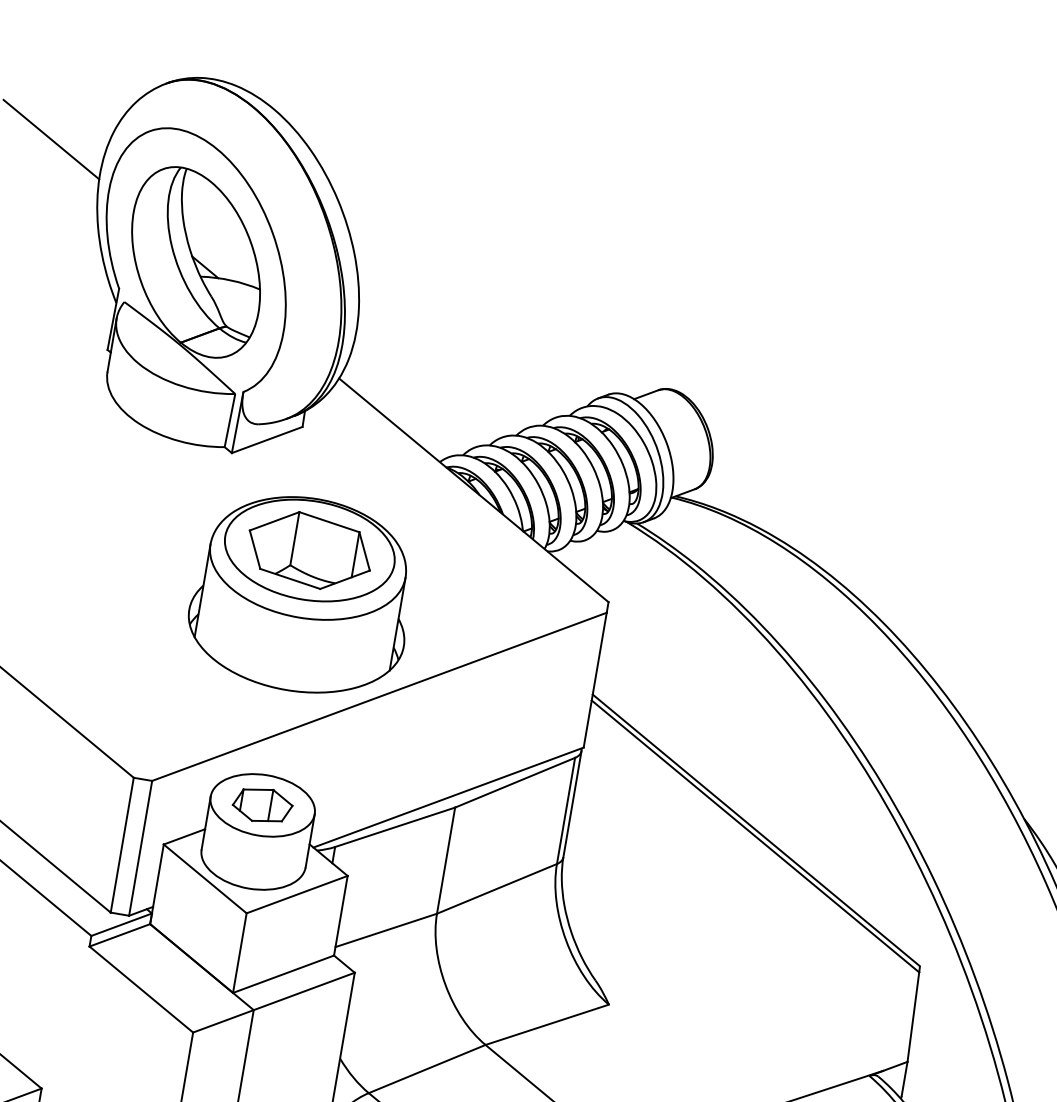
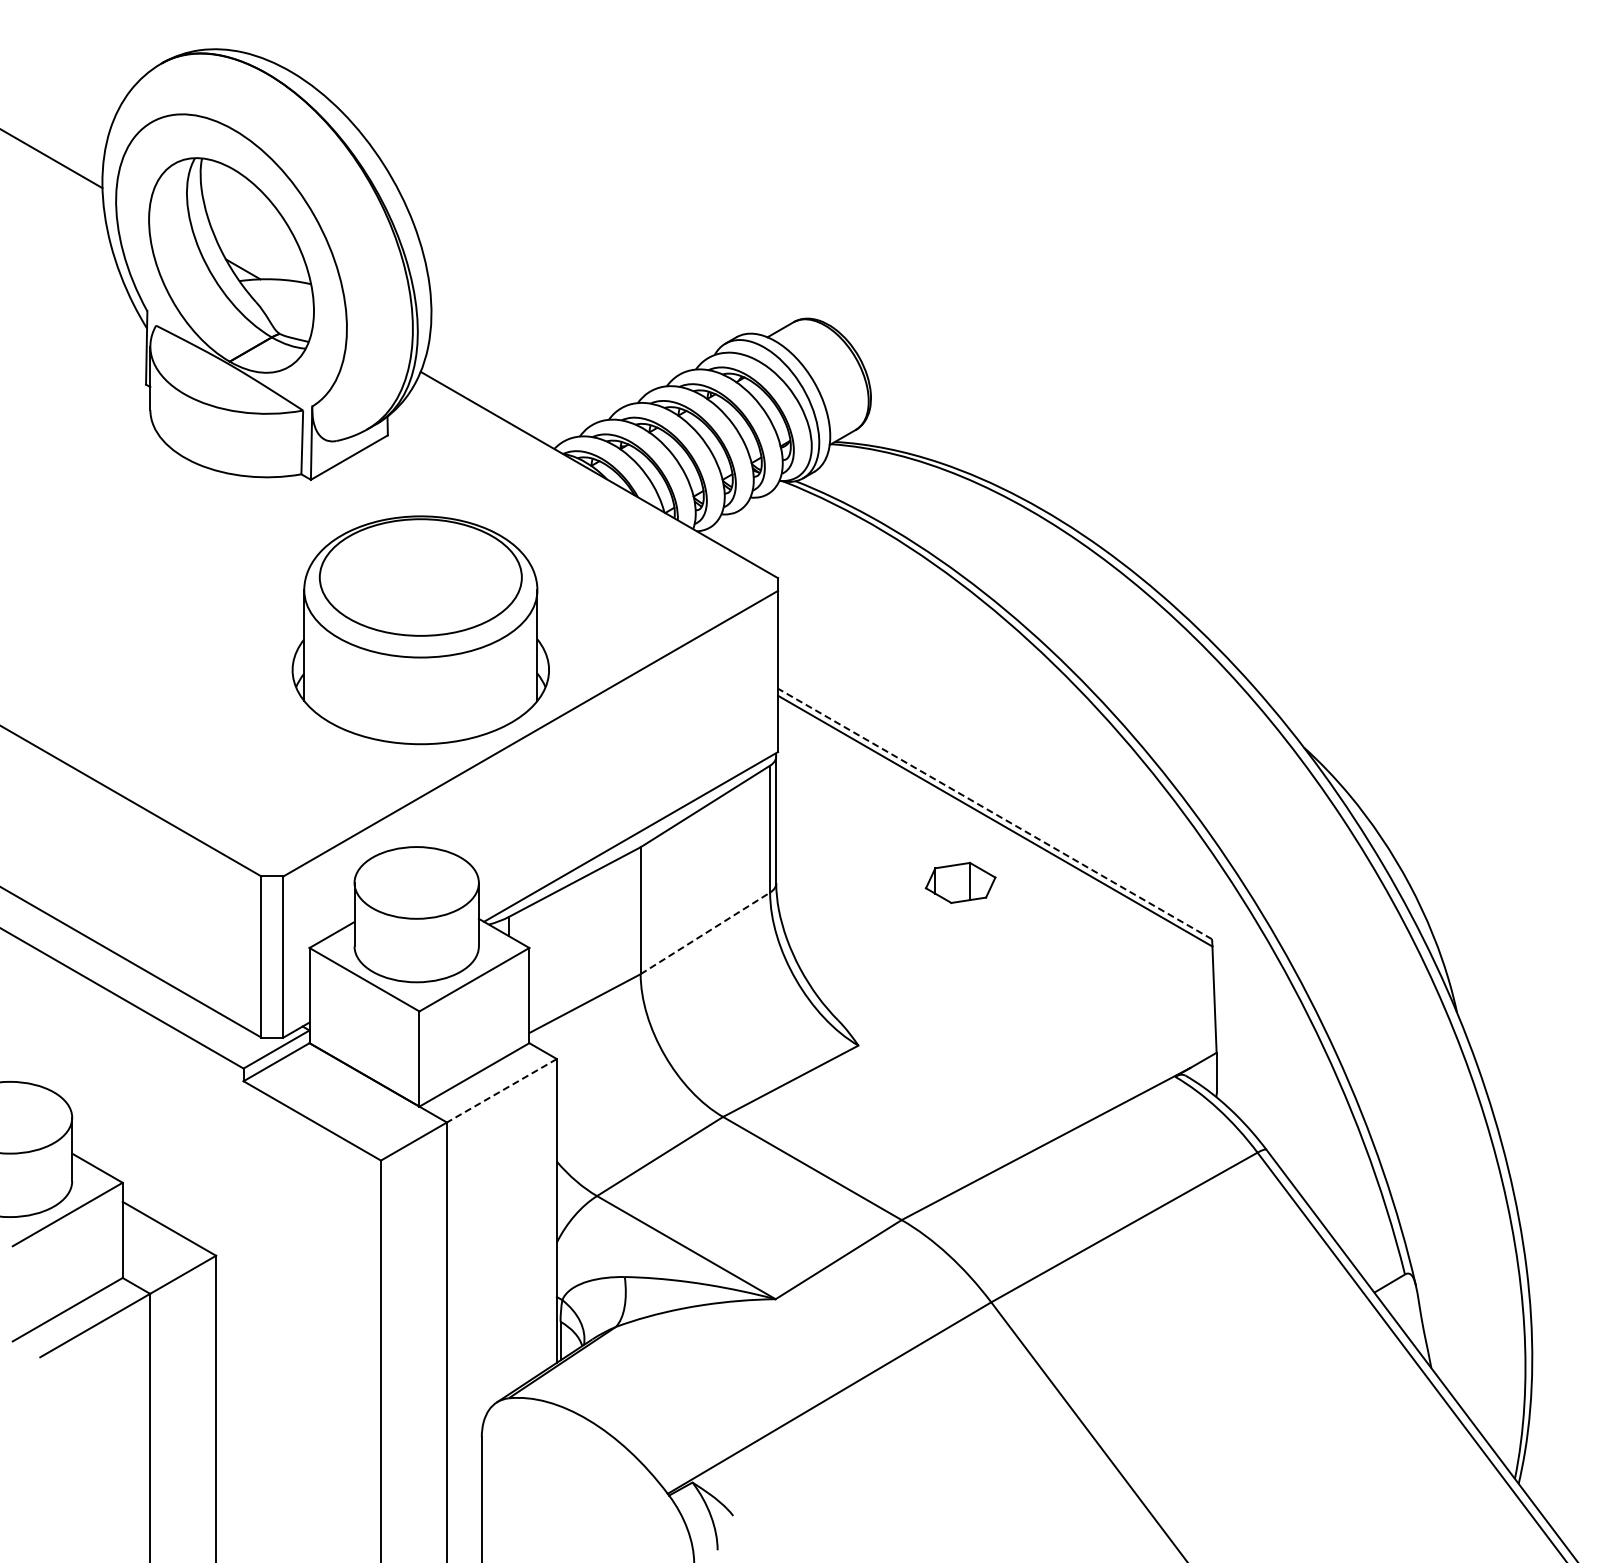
part: (309, 550) -> (420, 577), removed
part: (262, 805) -> (960, 882), moved
line: (755, 829) -> (994, 813), solid -> dashed
line: (497, 888) -> (705, 933), solid -> dashed
line: (303, 991) -> (501, 1091), solid -> dashed

